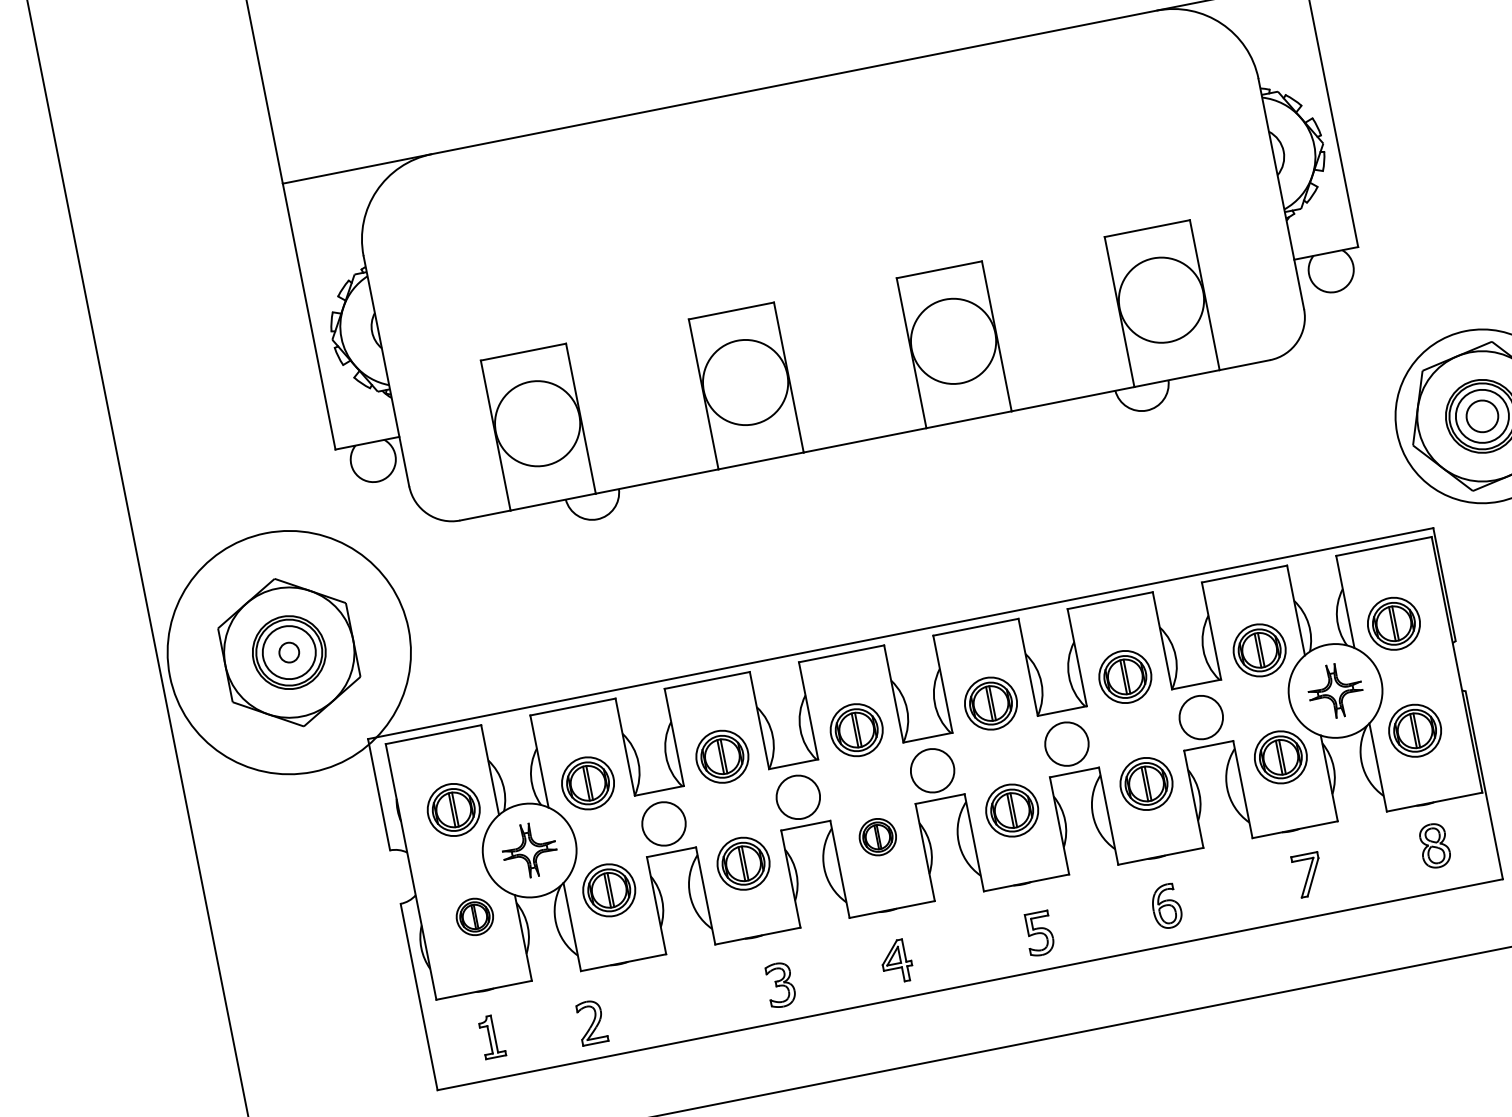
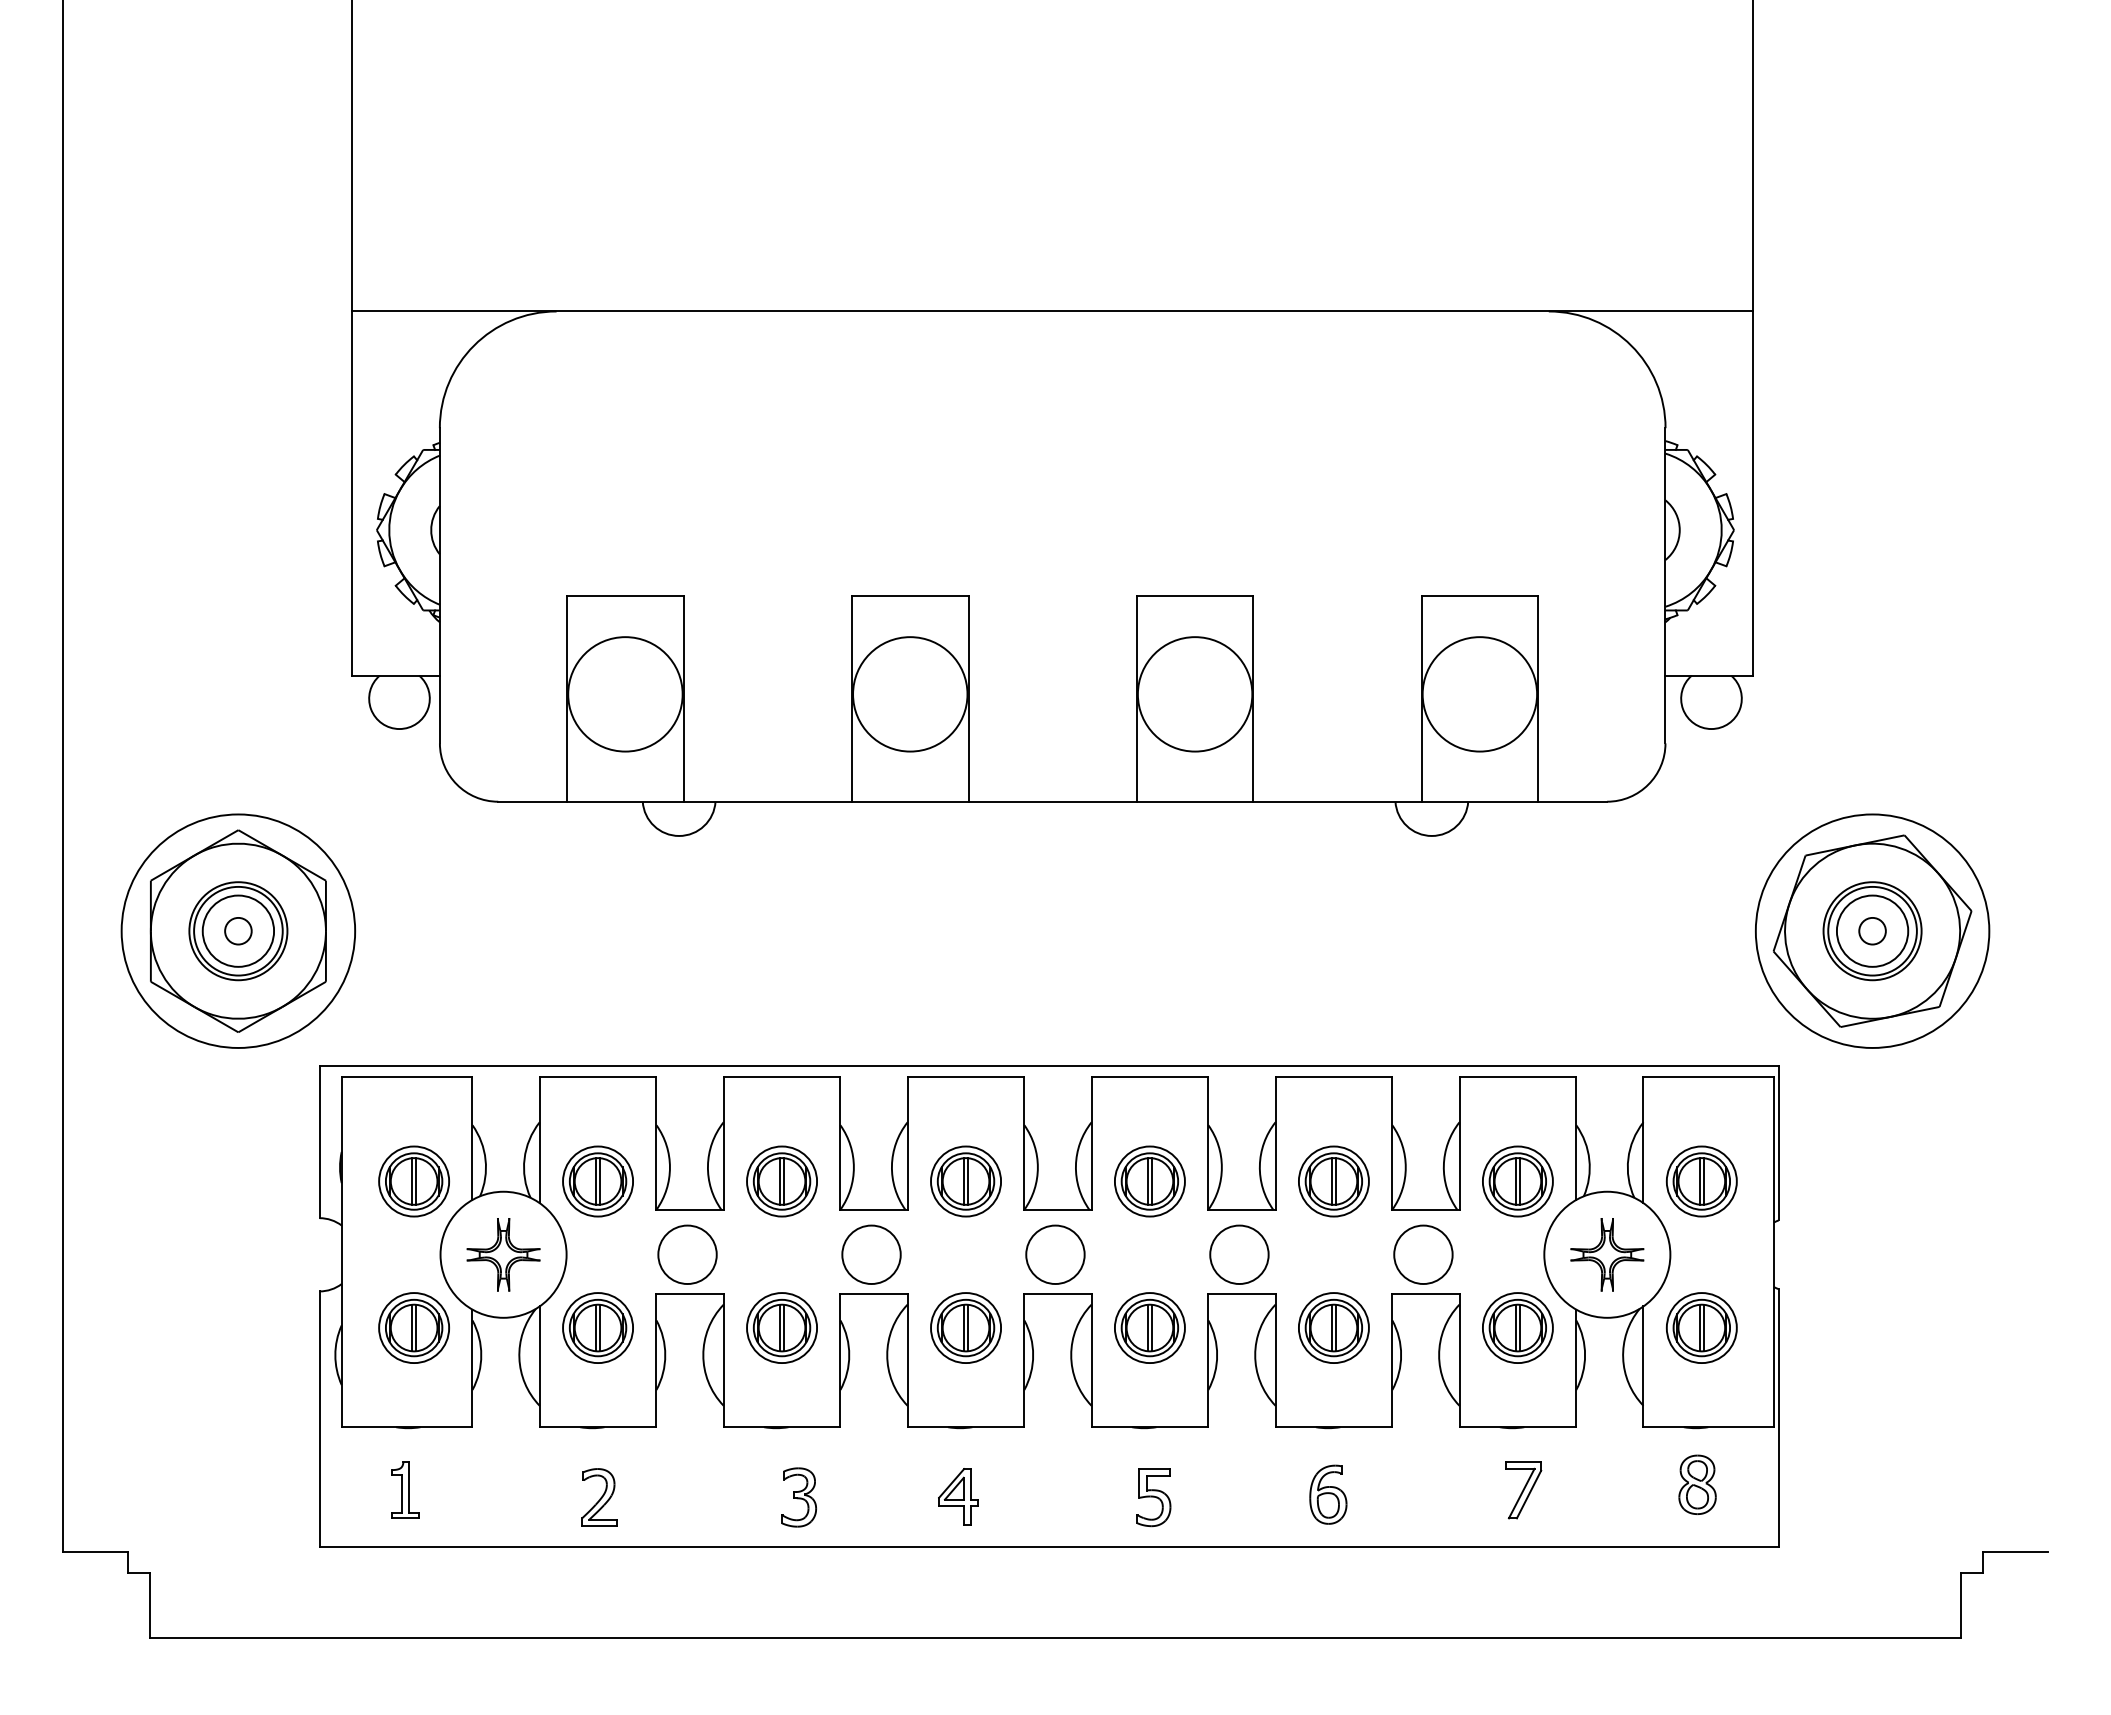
circle: (1482, 415) -> (1872, 930), size x0.62
circle: (289, 652) -> (238, 930), size x0.71
part: (877, 836) -> (965, 1327), size x1.43
part: (474, 916) -> (413, 1327), size x1.43
part: (591, 1022) -> (599, 1497), moved

